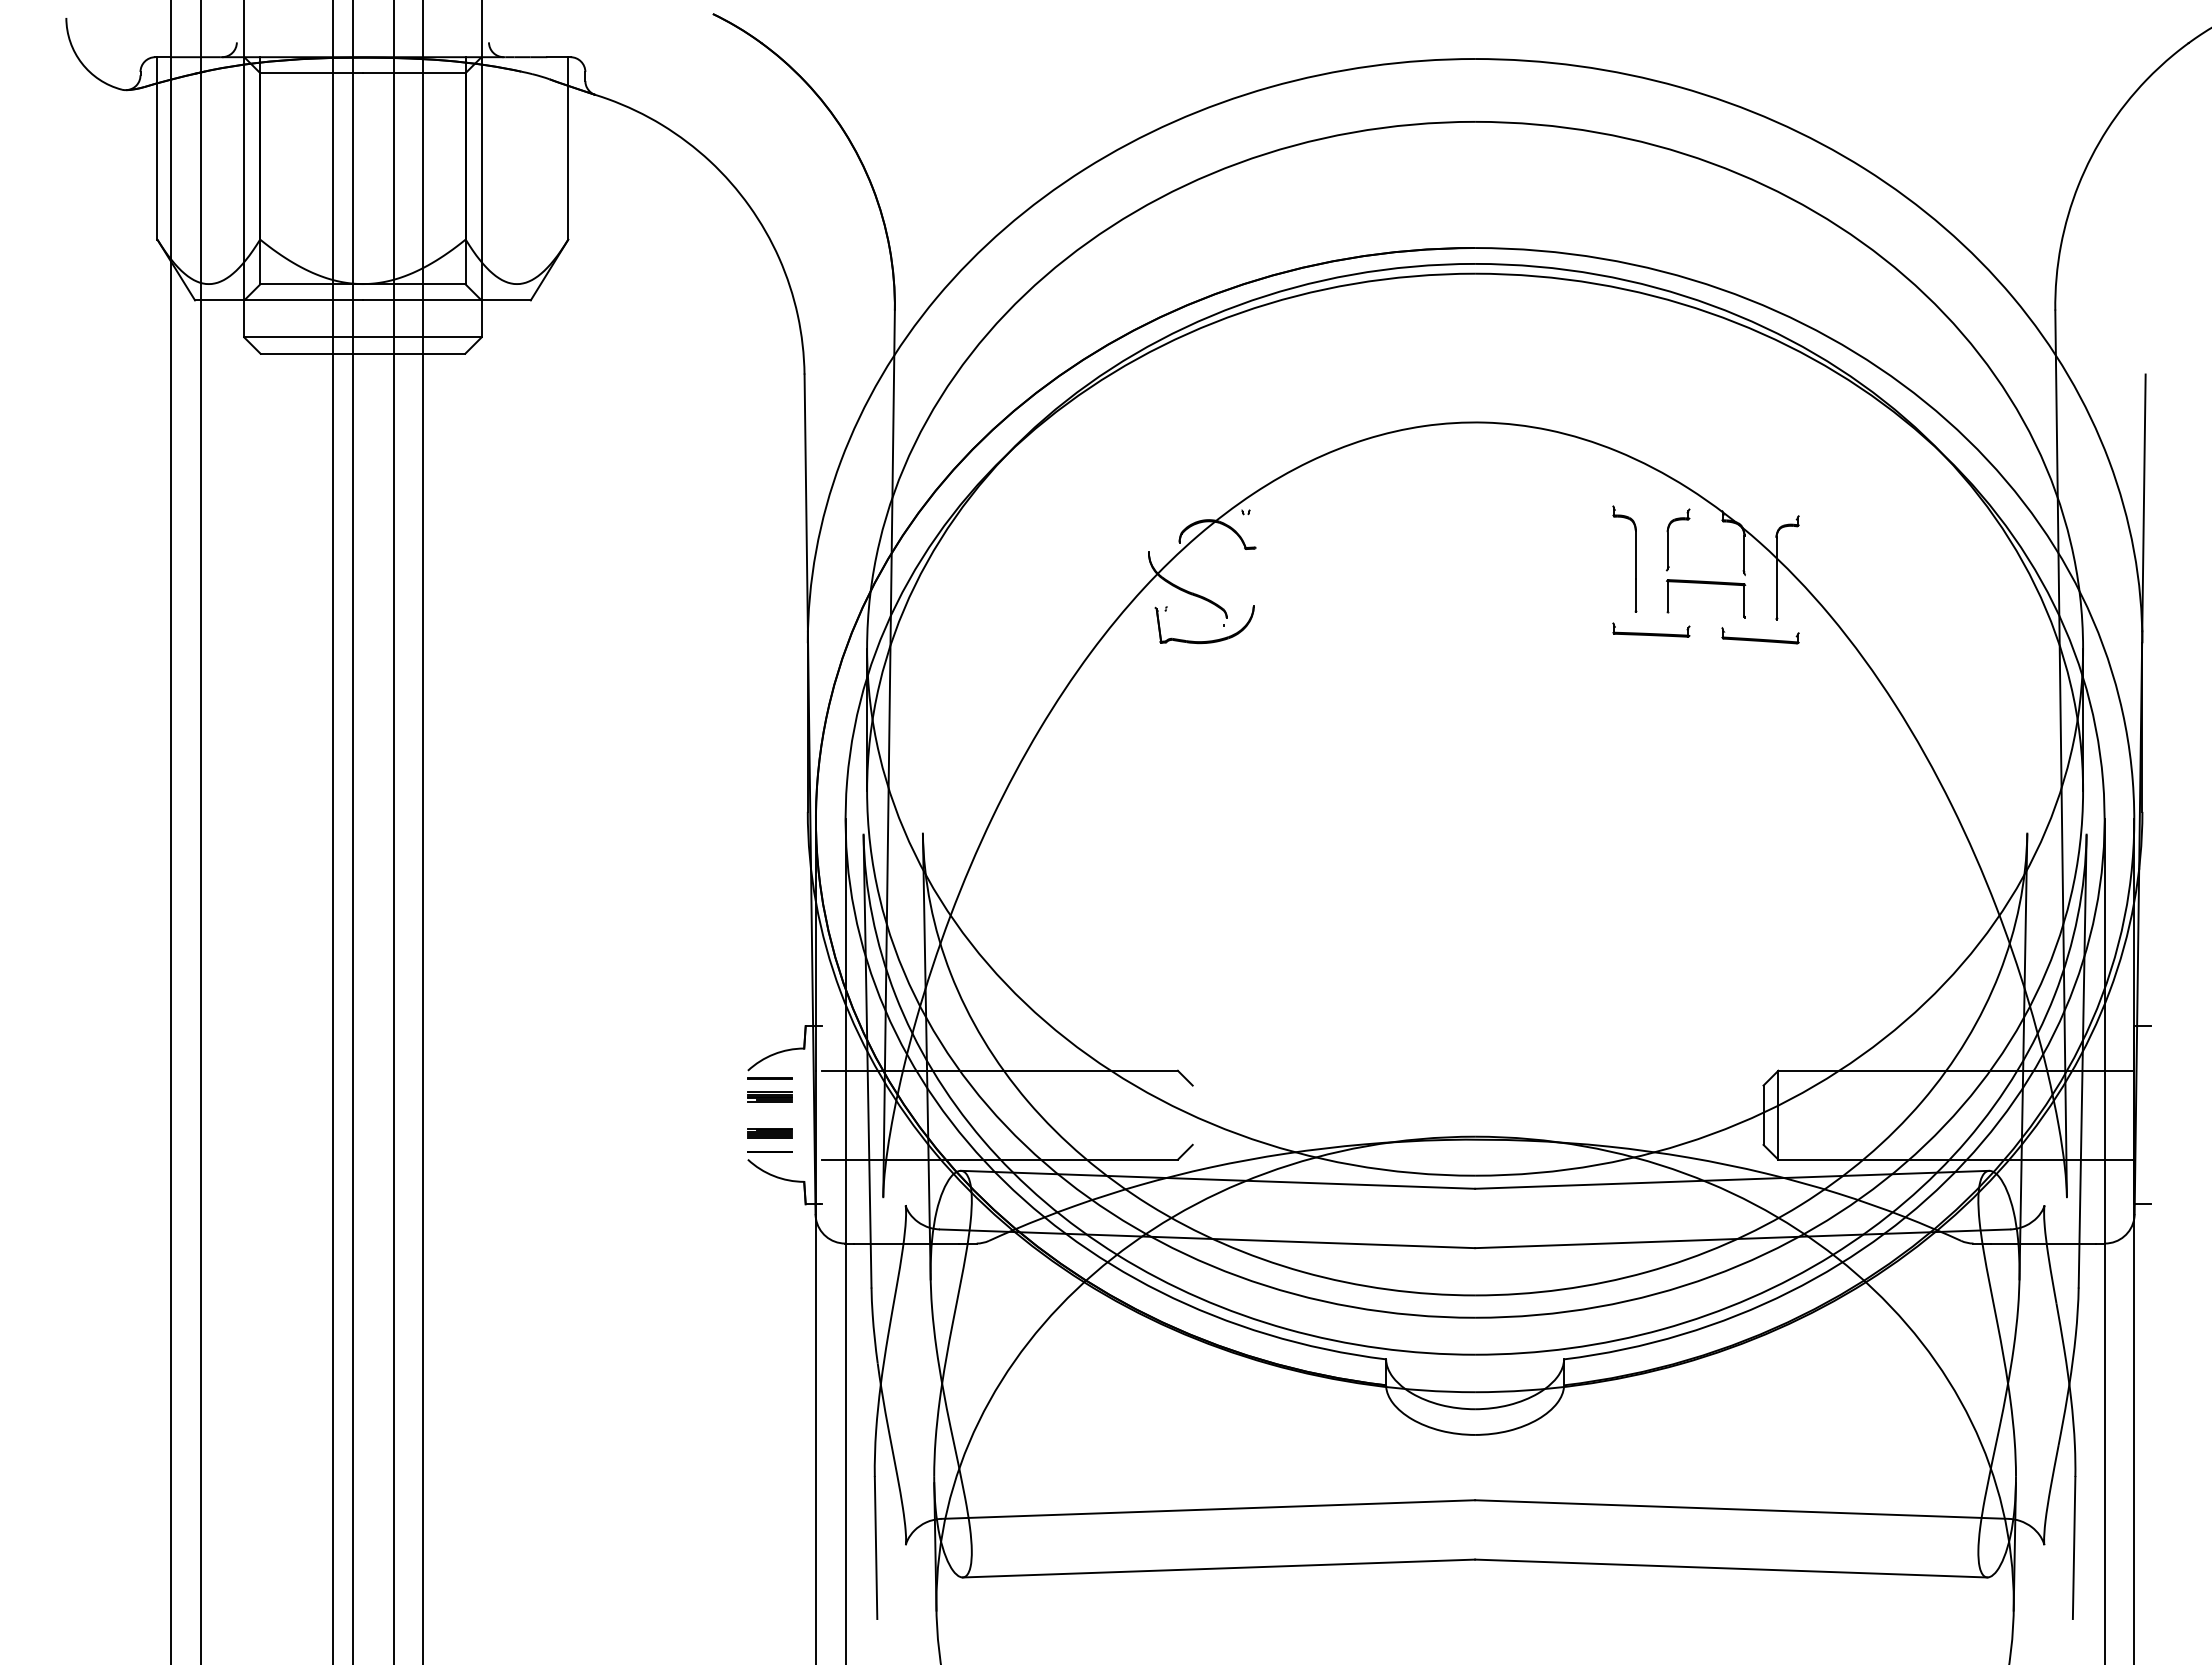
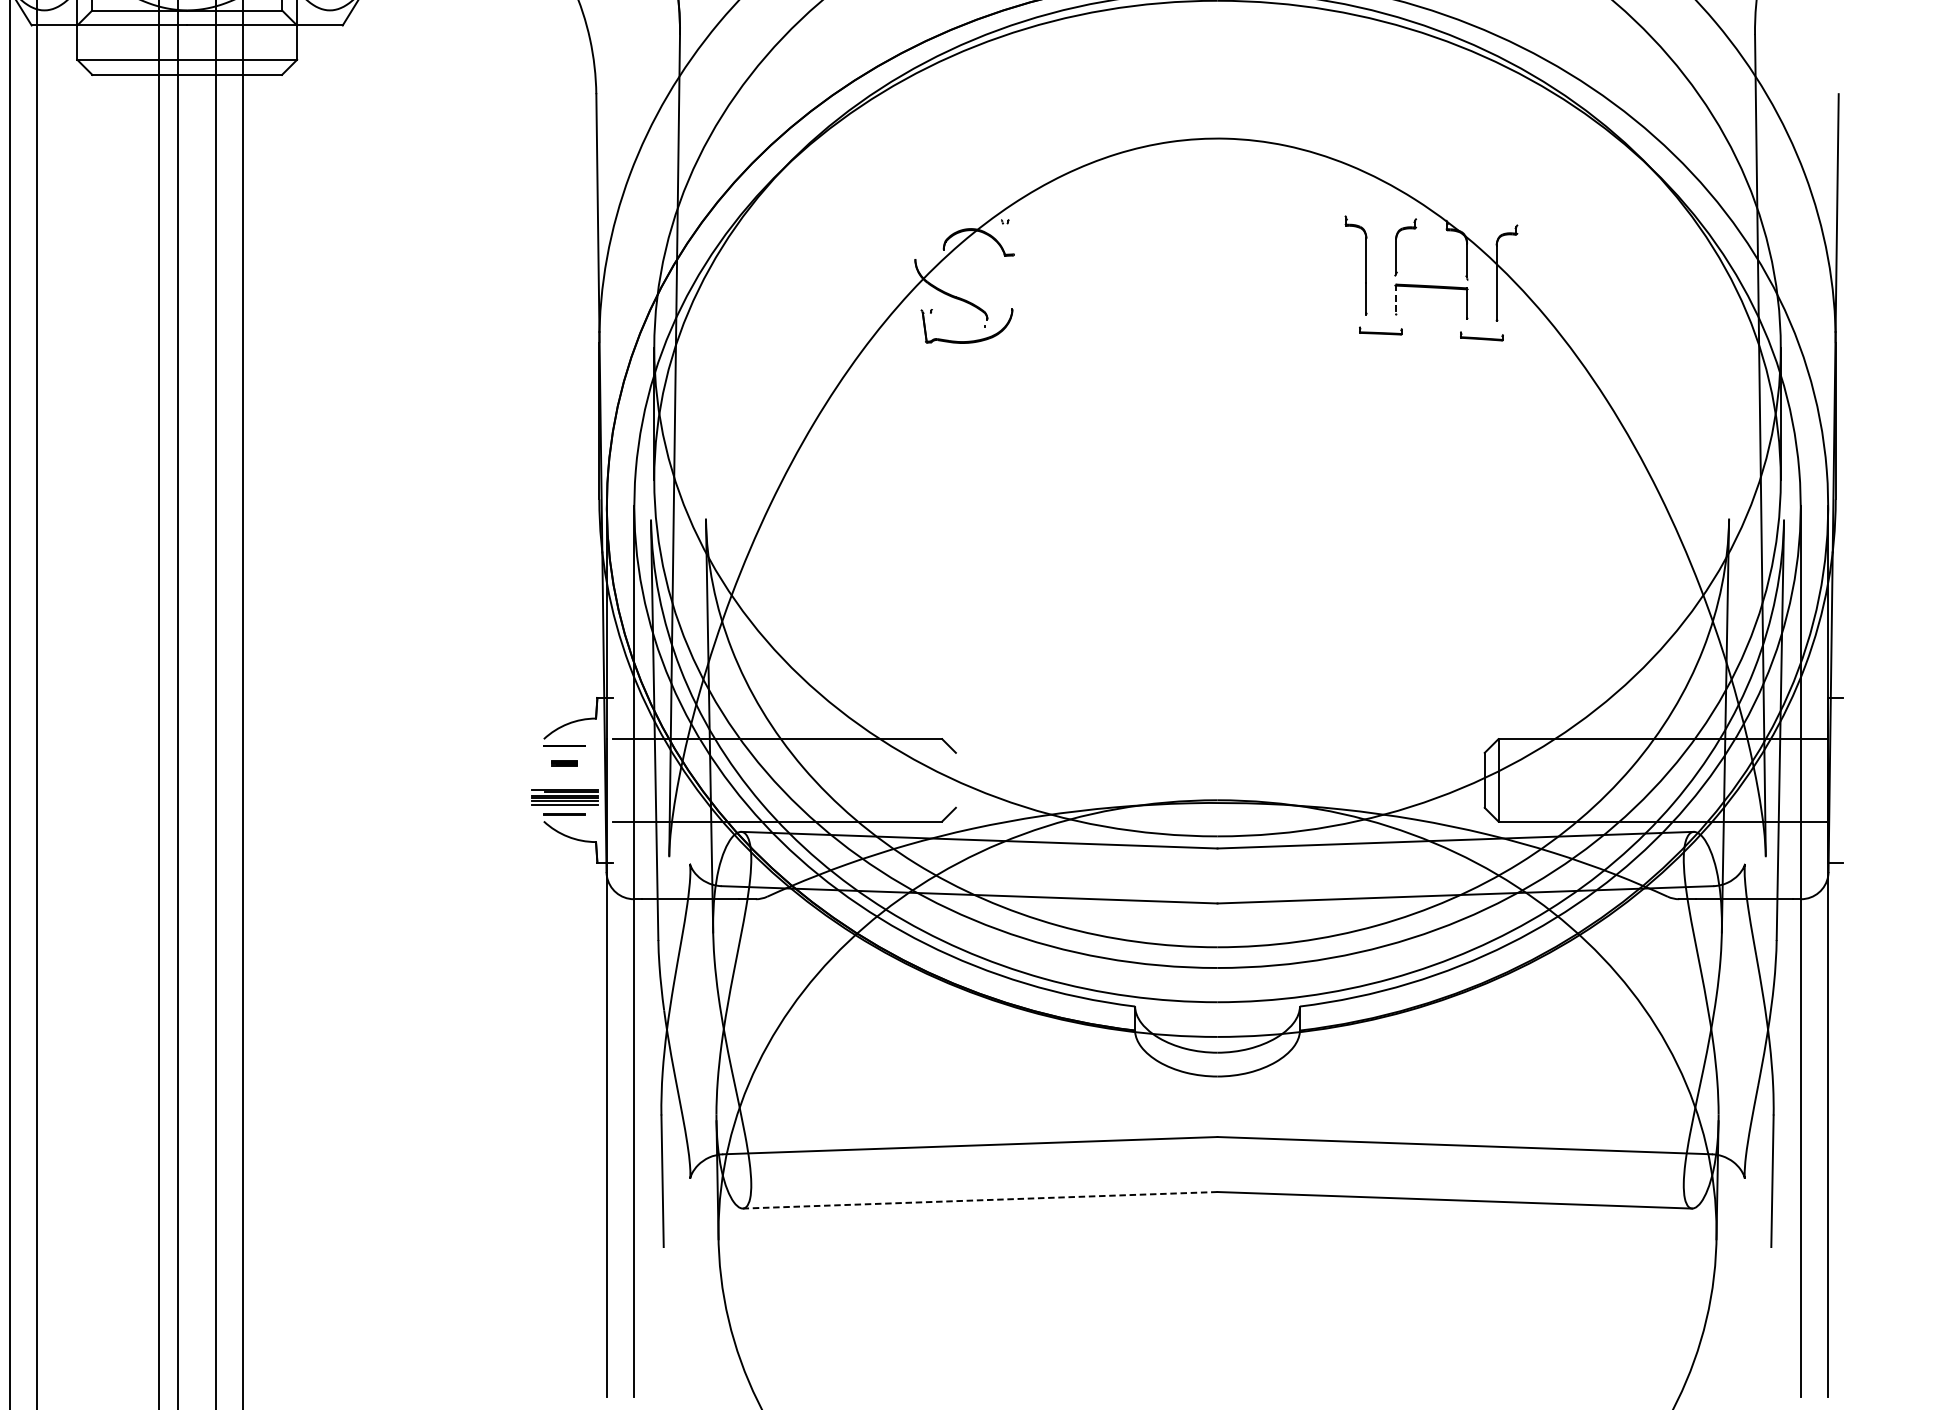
line: (1667, 595) -> (1395, 298), solid -> dashed
part: (1651, 629) -> (1380, 330), size x0.6
part: (1760, 635) -> (1481, 335), size x0.6
part: (769, 1096) -> (563, 763), size x0.6
part: (769, 1133) -> (563, 797), size x1.6
line: (1218, 1568) -> (979, 1200), solid -> dashed

